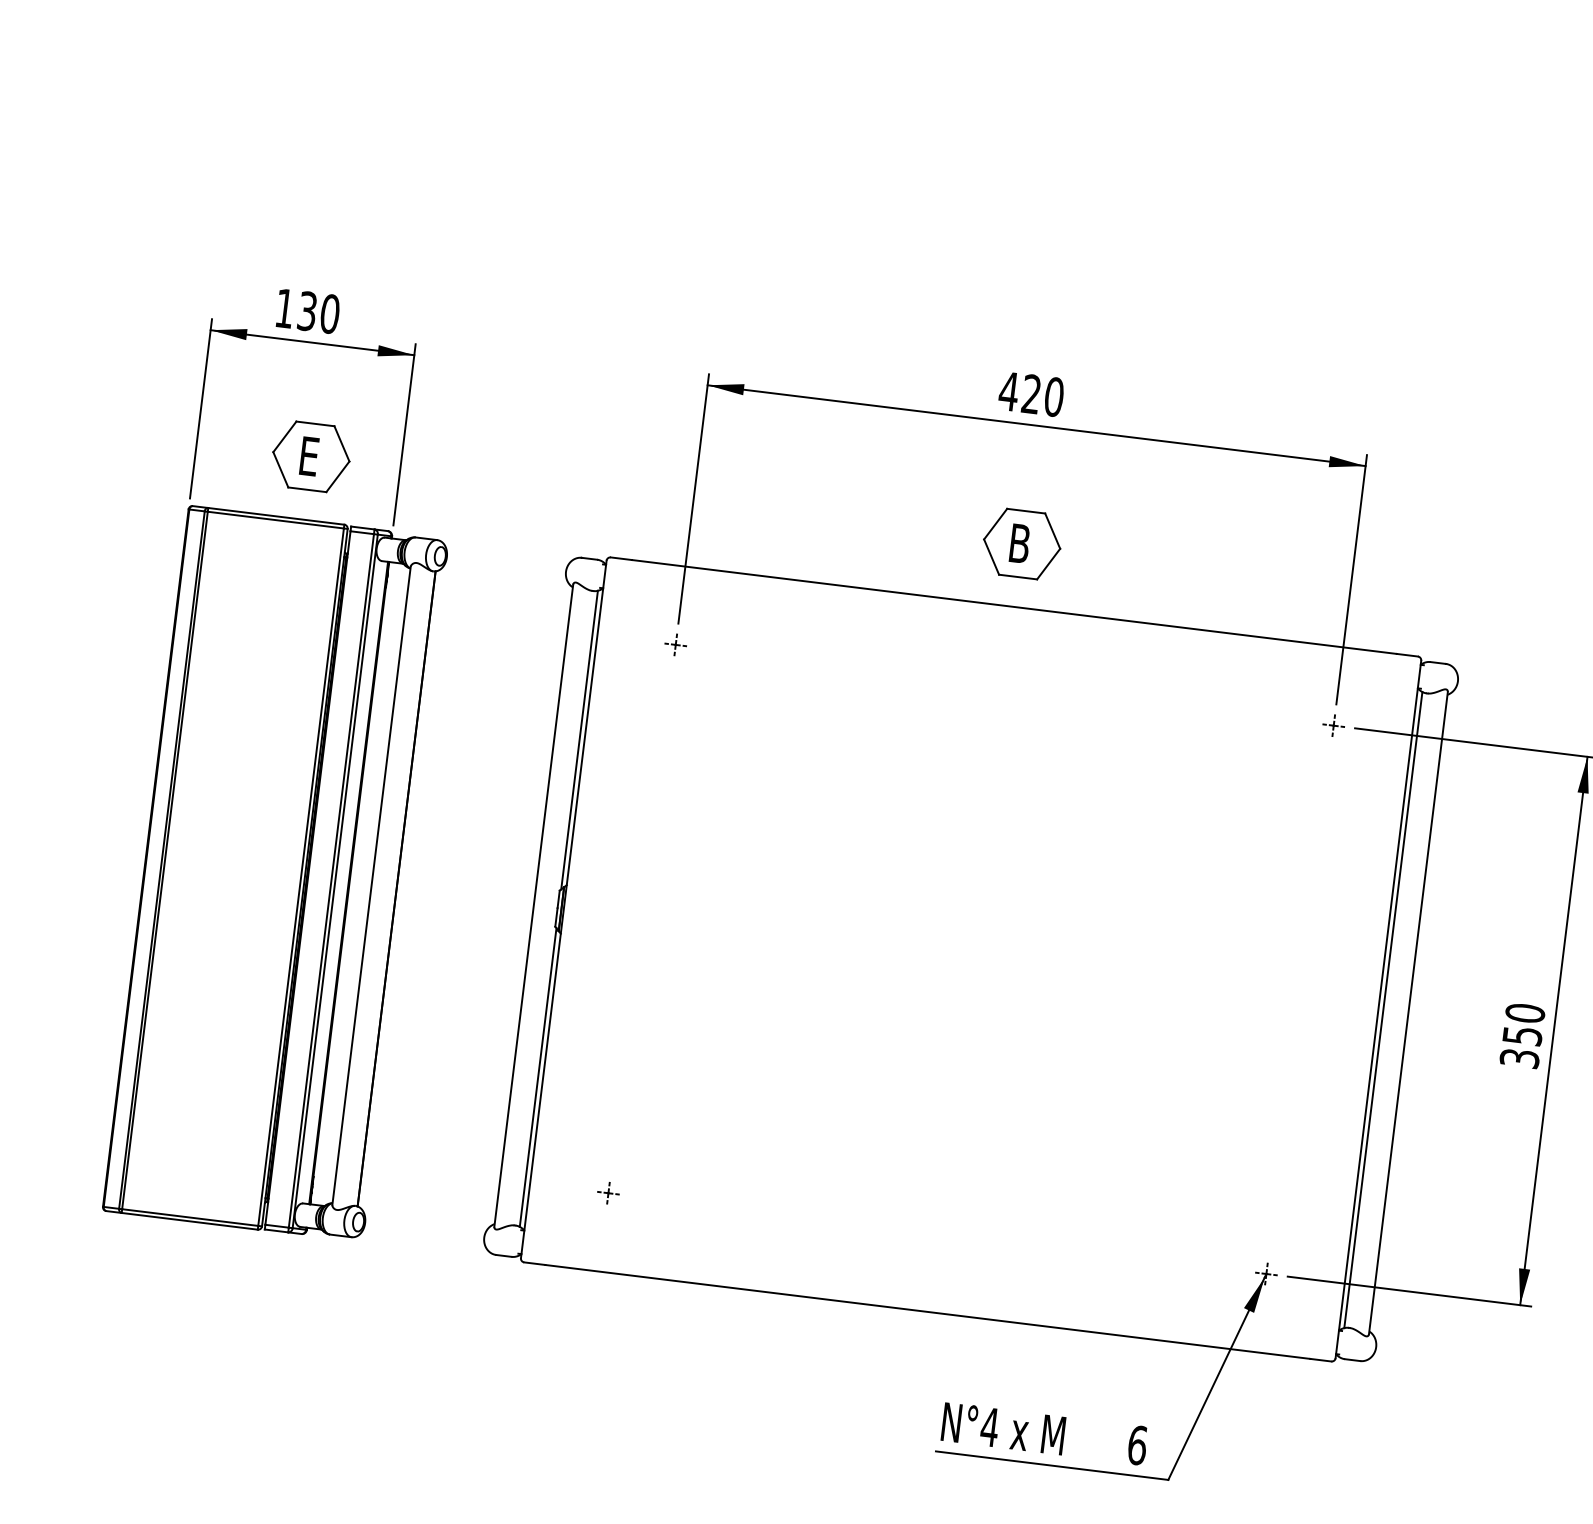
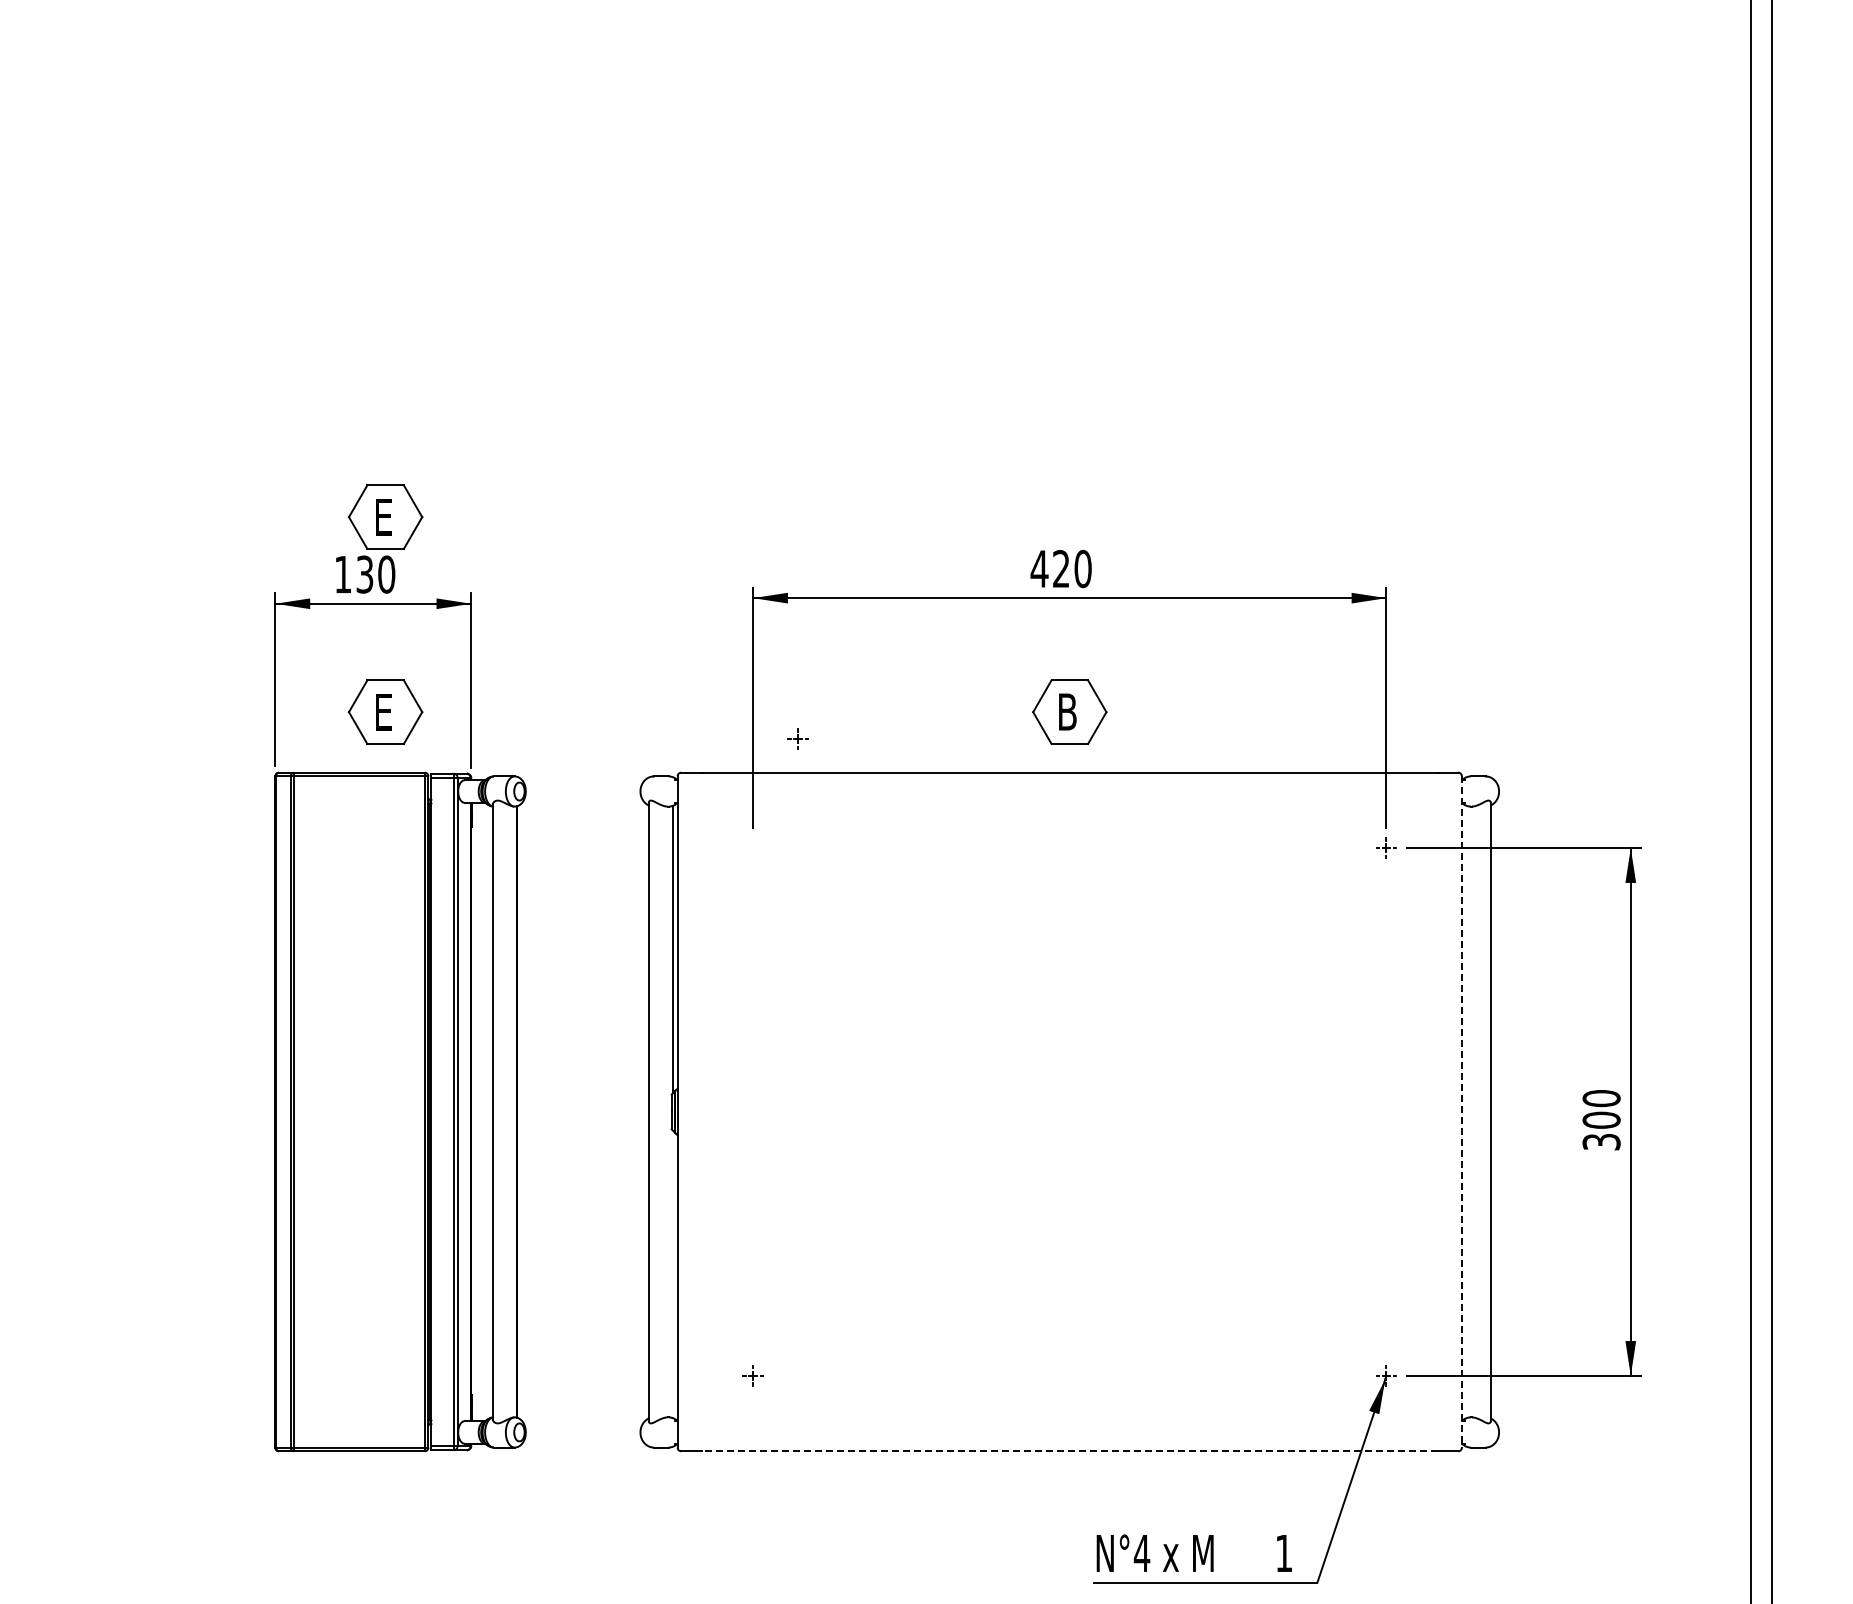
part: (336, 253) -> (385, 516), added
part: (675, 644) -> (797, 738), moved
line: (1378, 1008) -> (1461, 1111), solid -> dashed
line: (1383, 1009) -> (1466, 1111), removed
text: (1522, 1035) -> (1601, 1119), 350 -> 300
line: (537, 1077) -> (672, 1274), removed
line: (927, 1312) -> (1069, 1451), solid -> dashed
text: (1136, 1445) -> (1283, 1553), 6 -> 1

